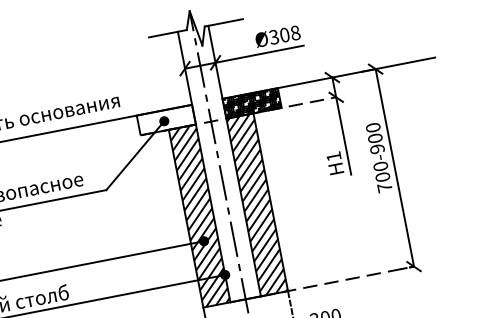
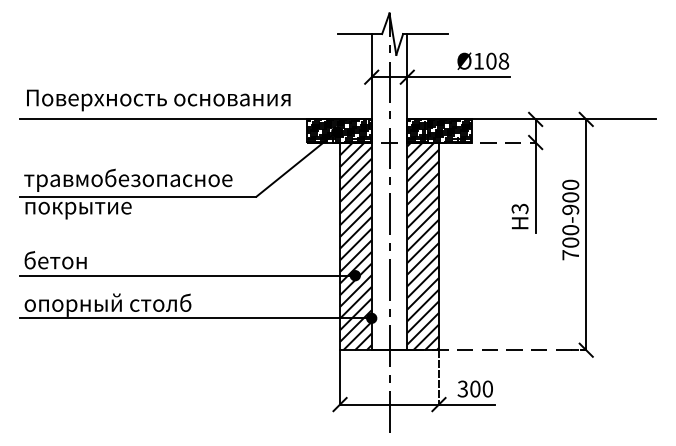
text: (273, 36) -> (478, 60), Ø308 -> Ø108
hatch: (166, 119) -> (339, 130), added
text: (333, 156) -> (519, 208), H1 -> H3

